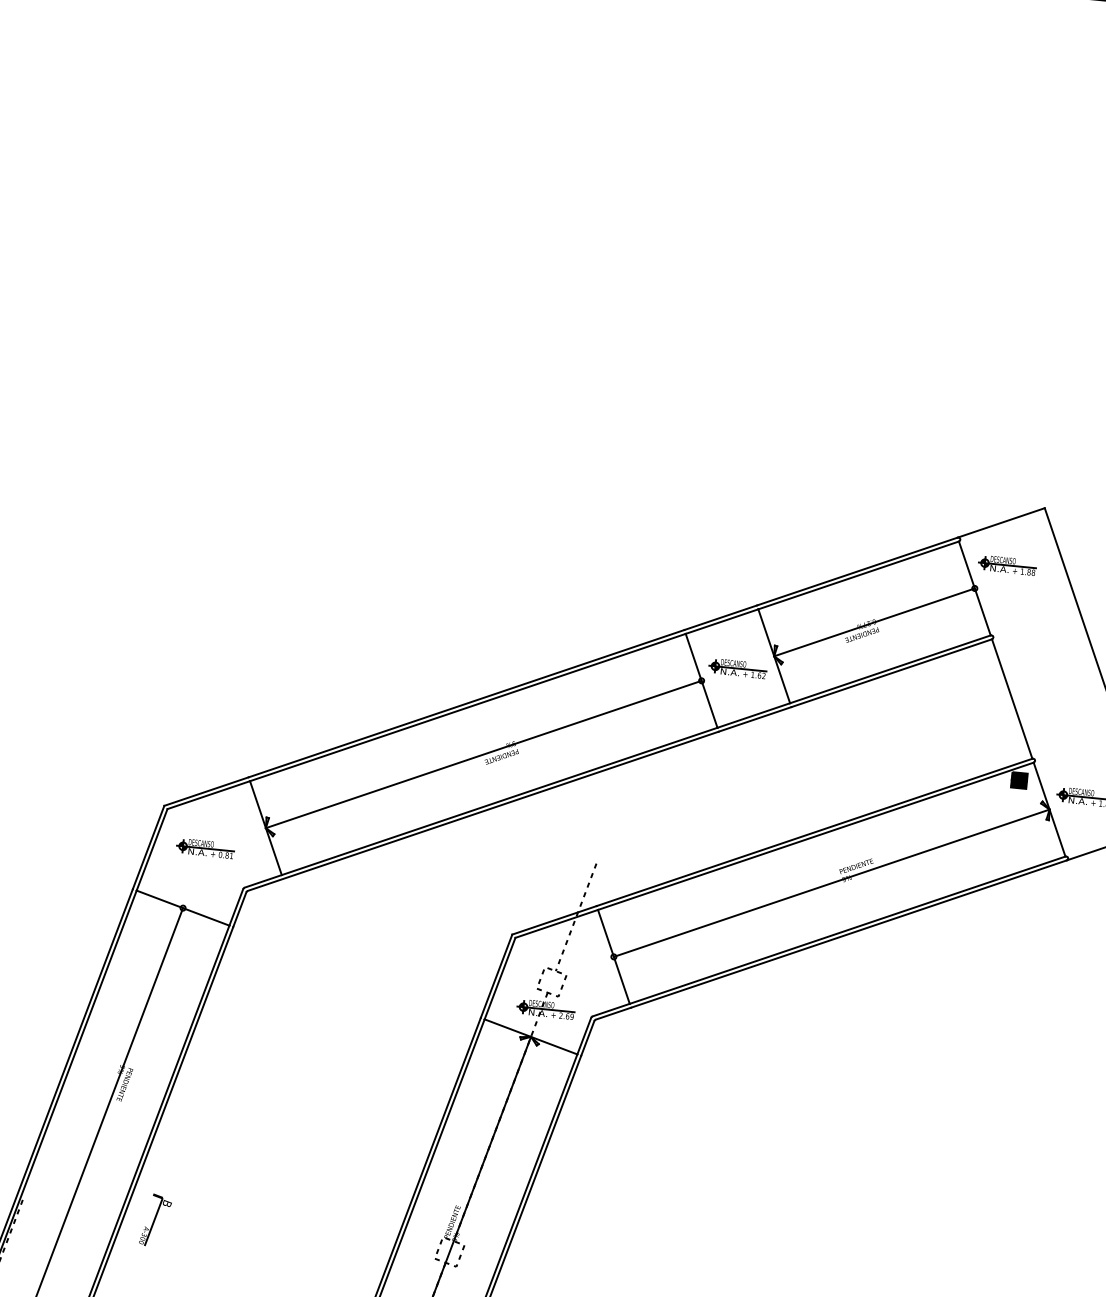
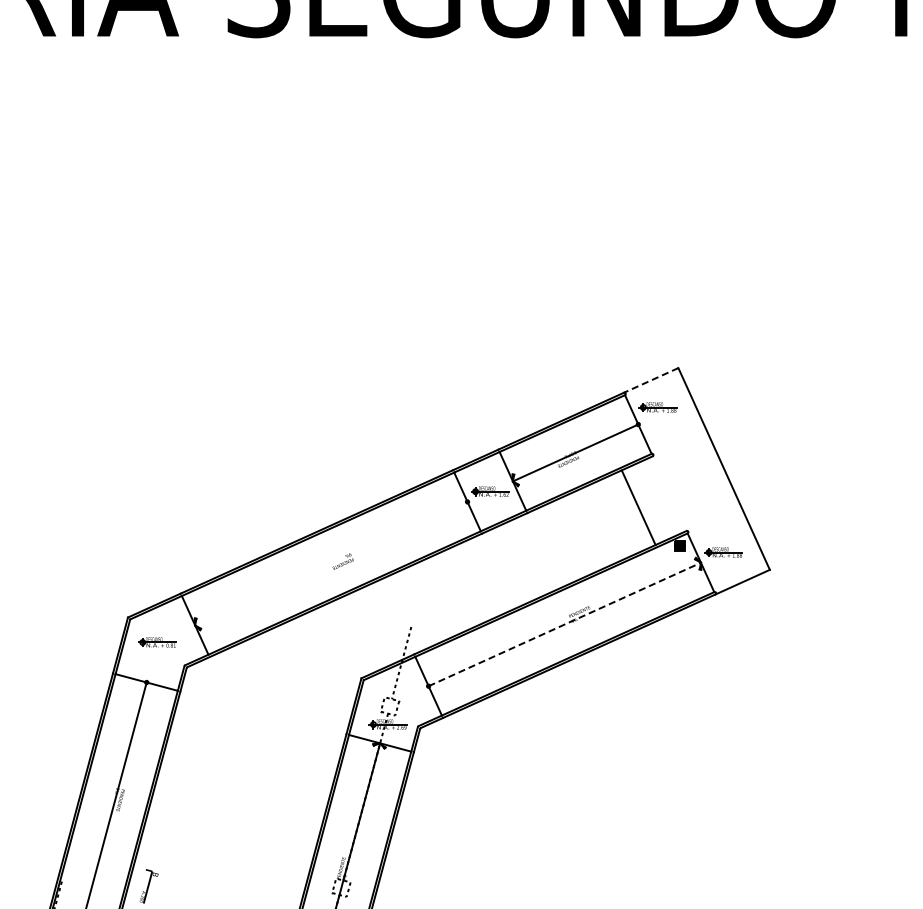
line: (1001, 523) -> (651, 380), solid -> dashed
line: (1011, 698) -> (638, 507), moved
line: (484, 754) -> (331, 563), removed
line: (831, 883) -> (564, 624), solid -> dashed

